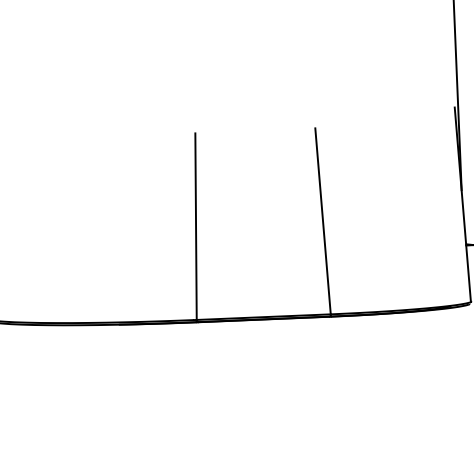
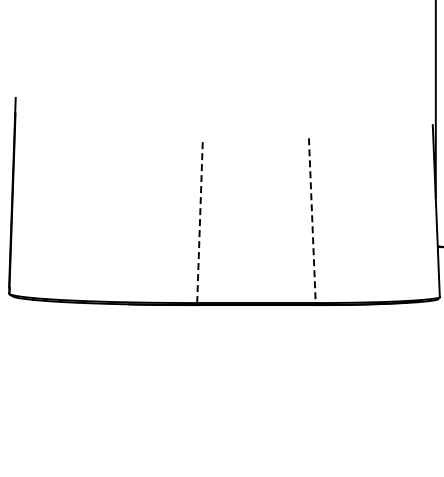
line: (323, 222) -> (312, 221), solid -> dashed
line: (196, 226) -> (200, 220), solid -> dashed

